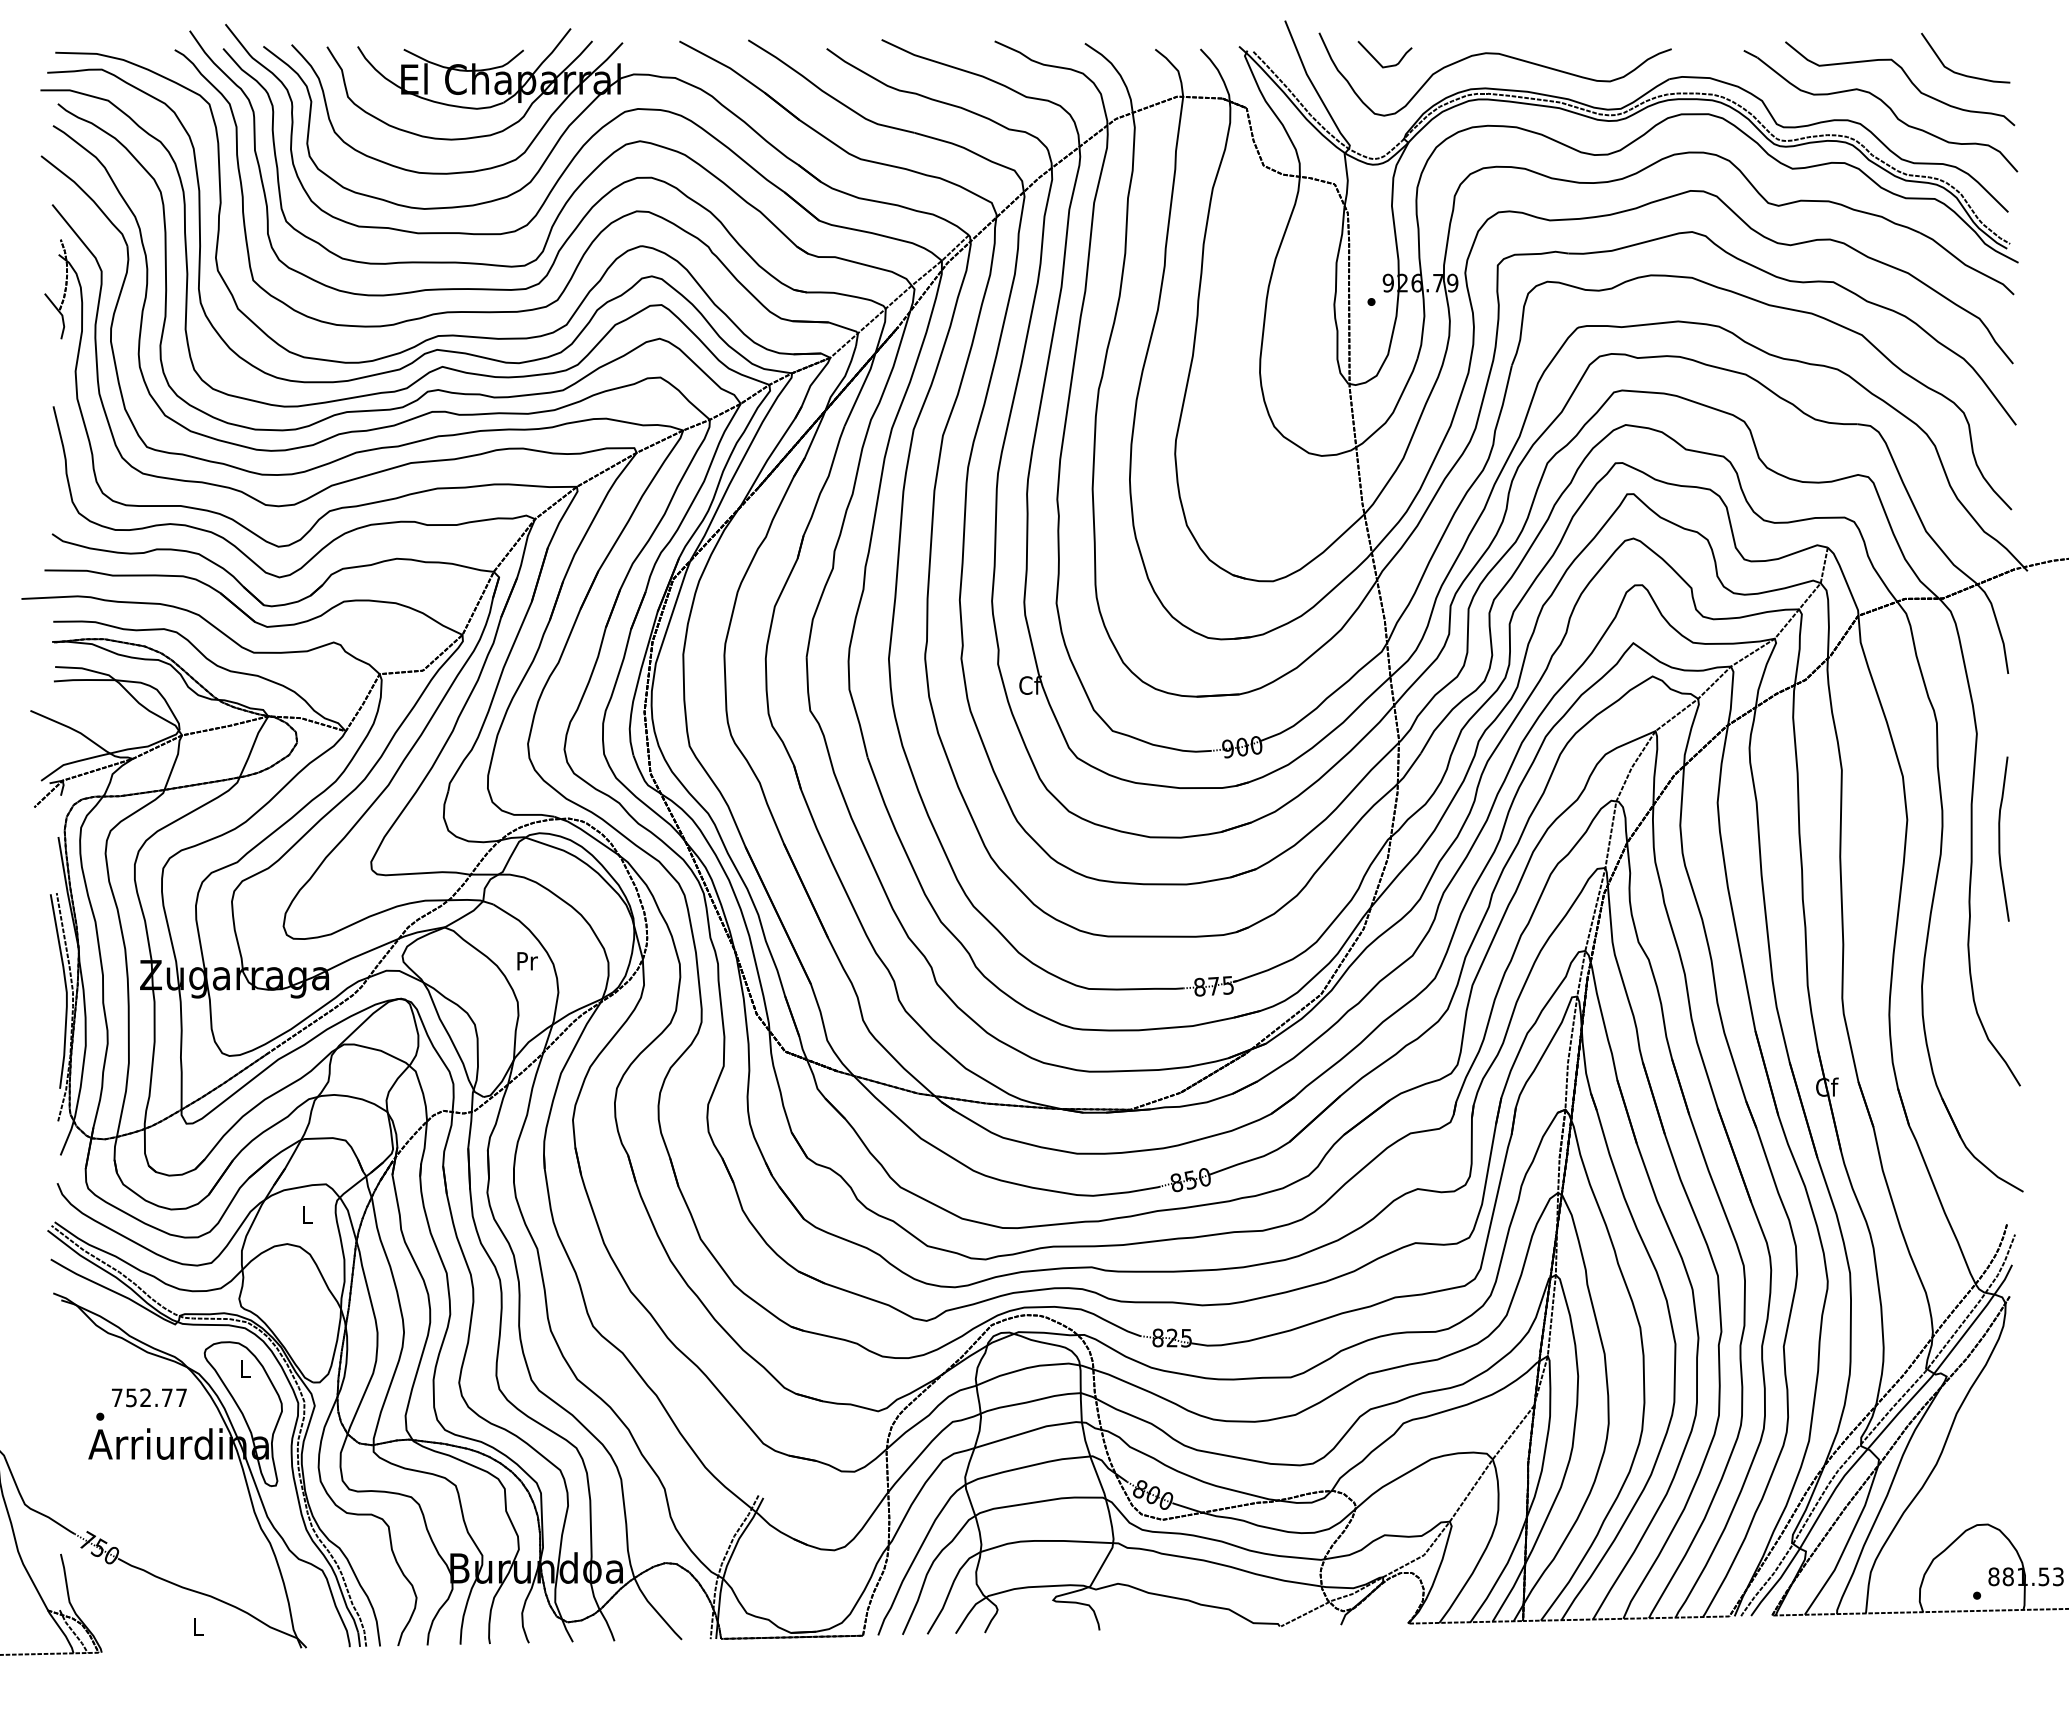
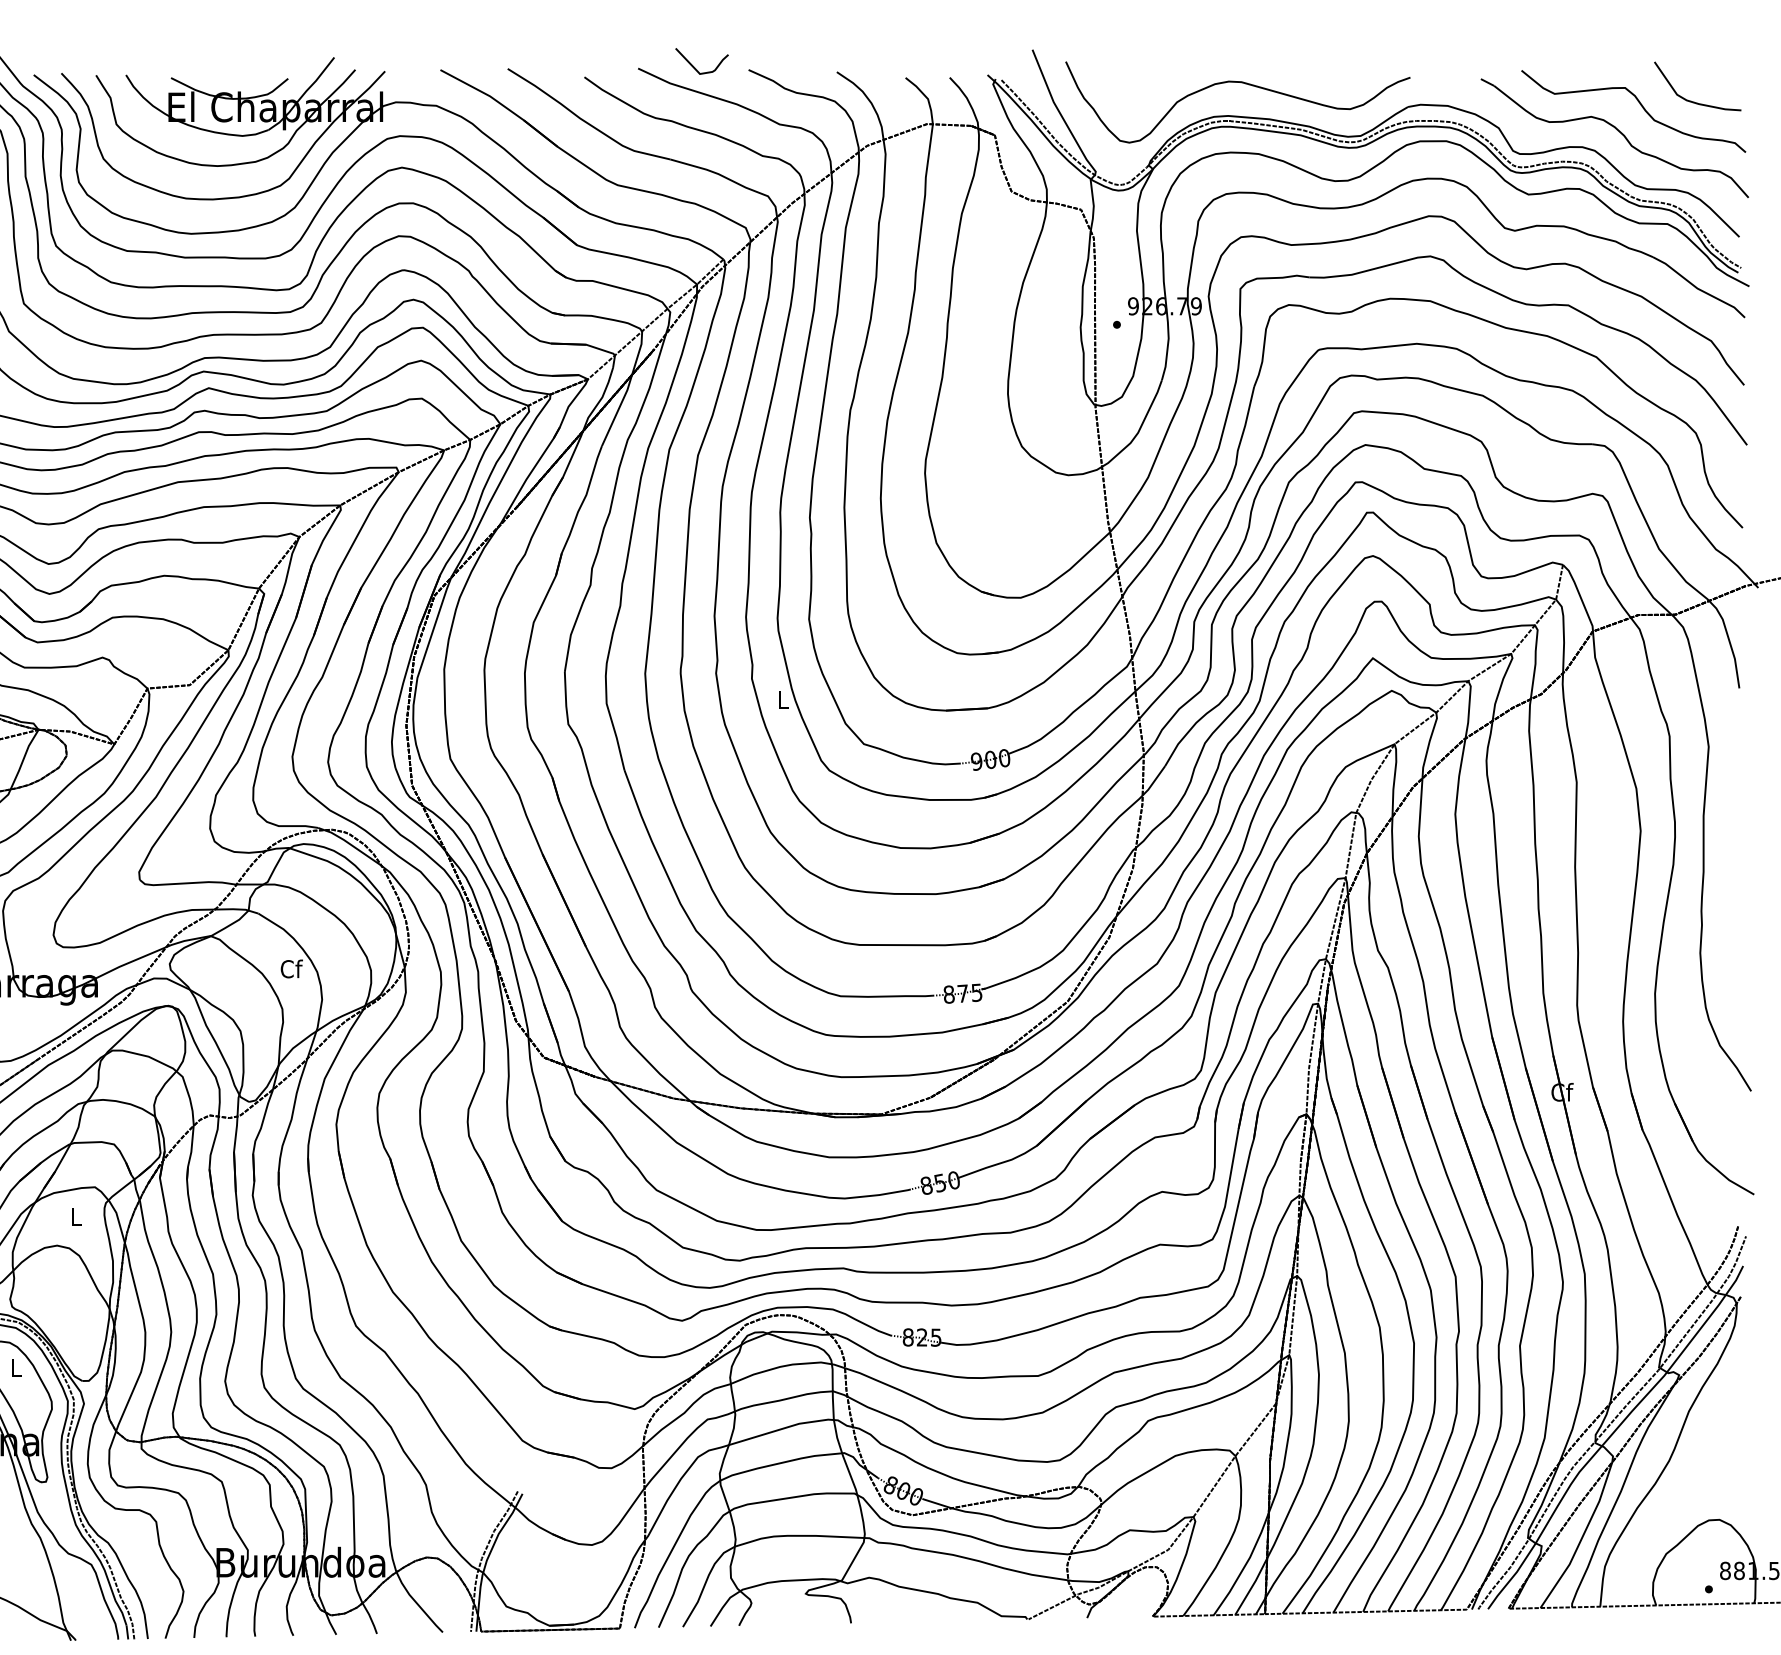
curve: (1377, 60) -> (694, 67), moved
text: (1030, 684) -> (783, 698), Cf -> L
curve: (2000, 838) -> (1731, 849), removed
text: (527, 960) -> (291, 968), Pr -> Cf

